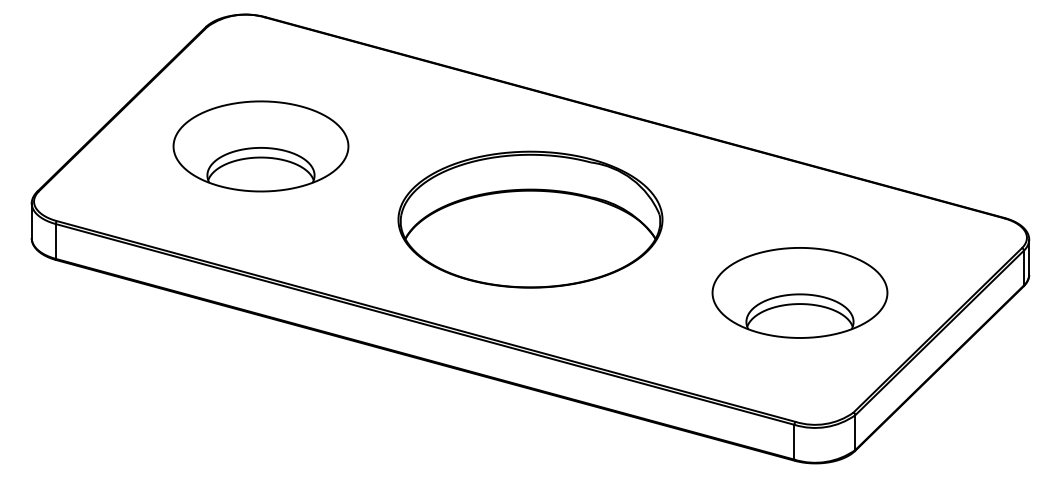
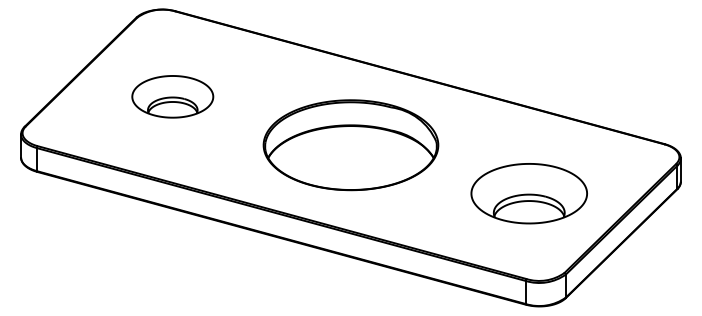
part: (260, 146) -> (172, 96), size x0.7

